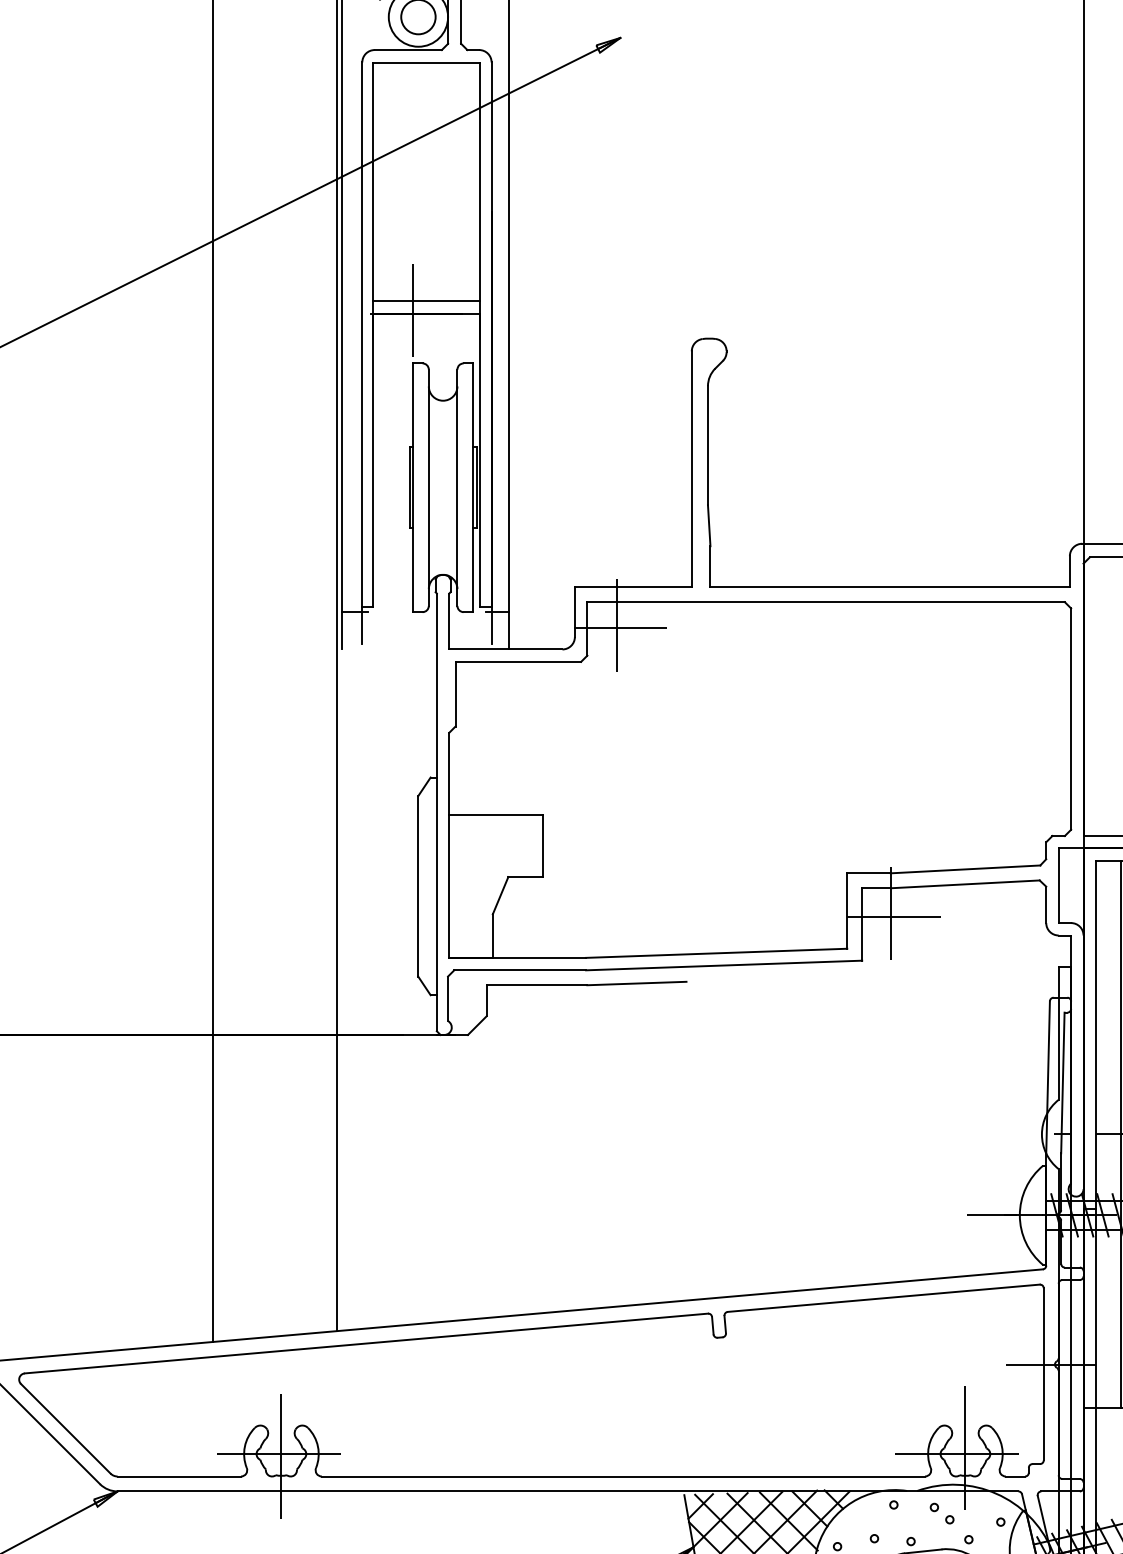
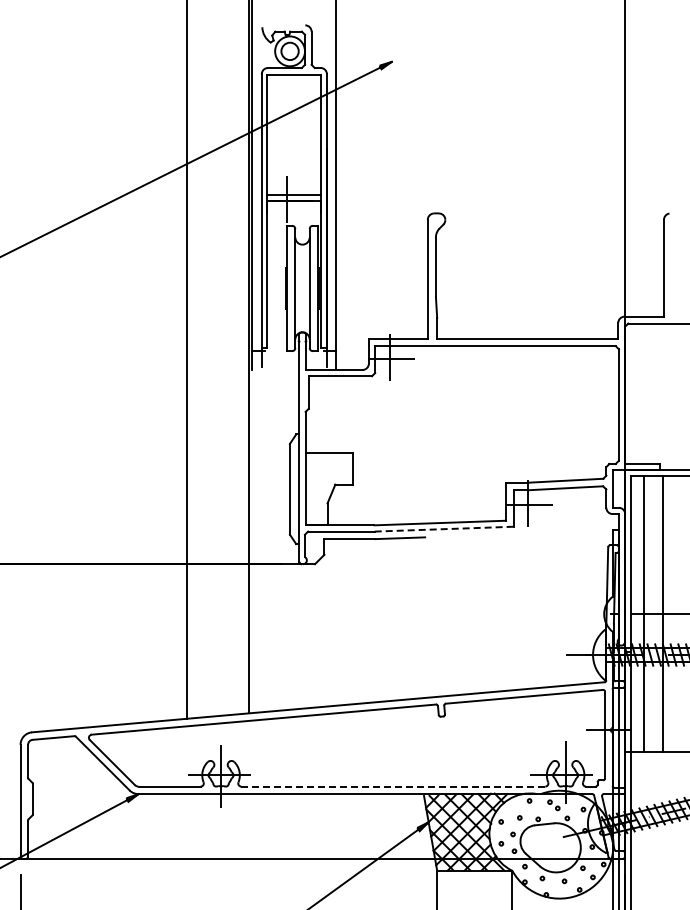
line: (724, 966) -> (444, 529), solid -> dashed
line: (623, 1476) -> (393, 786), solid -> dashed

